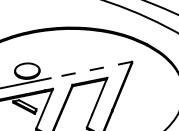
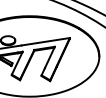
line: (90, 69) -> (45, 41), dashed -> solid

